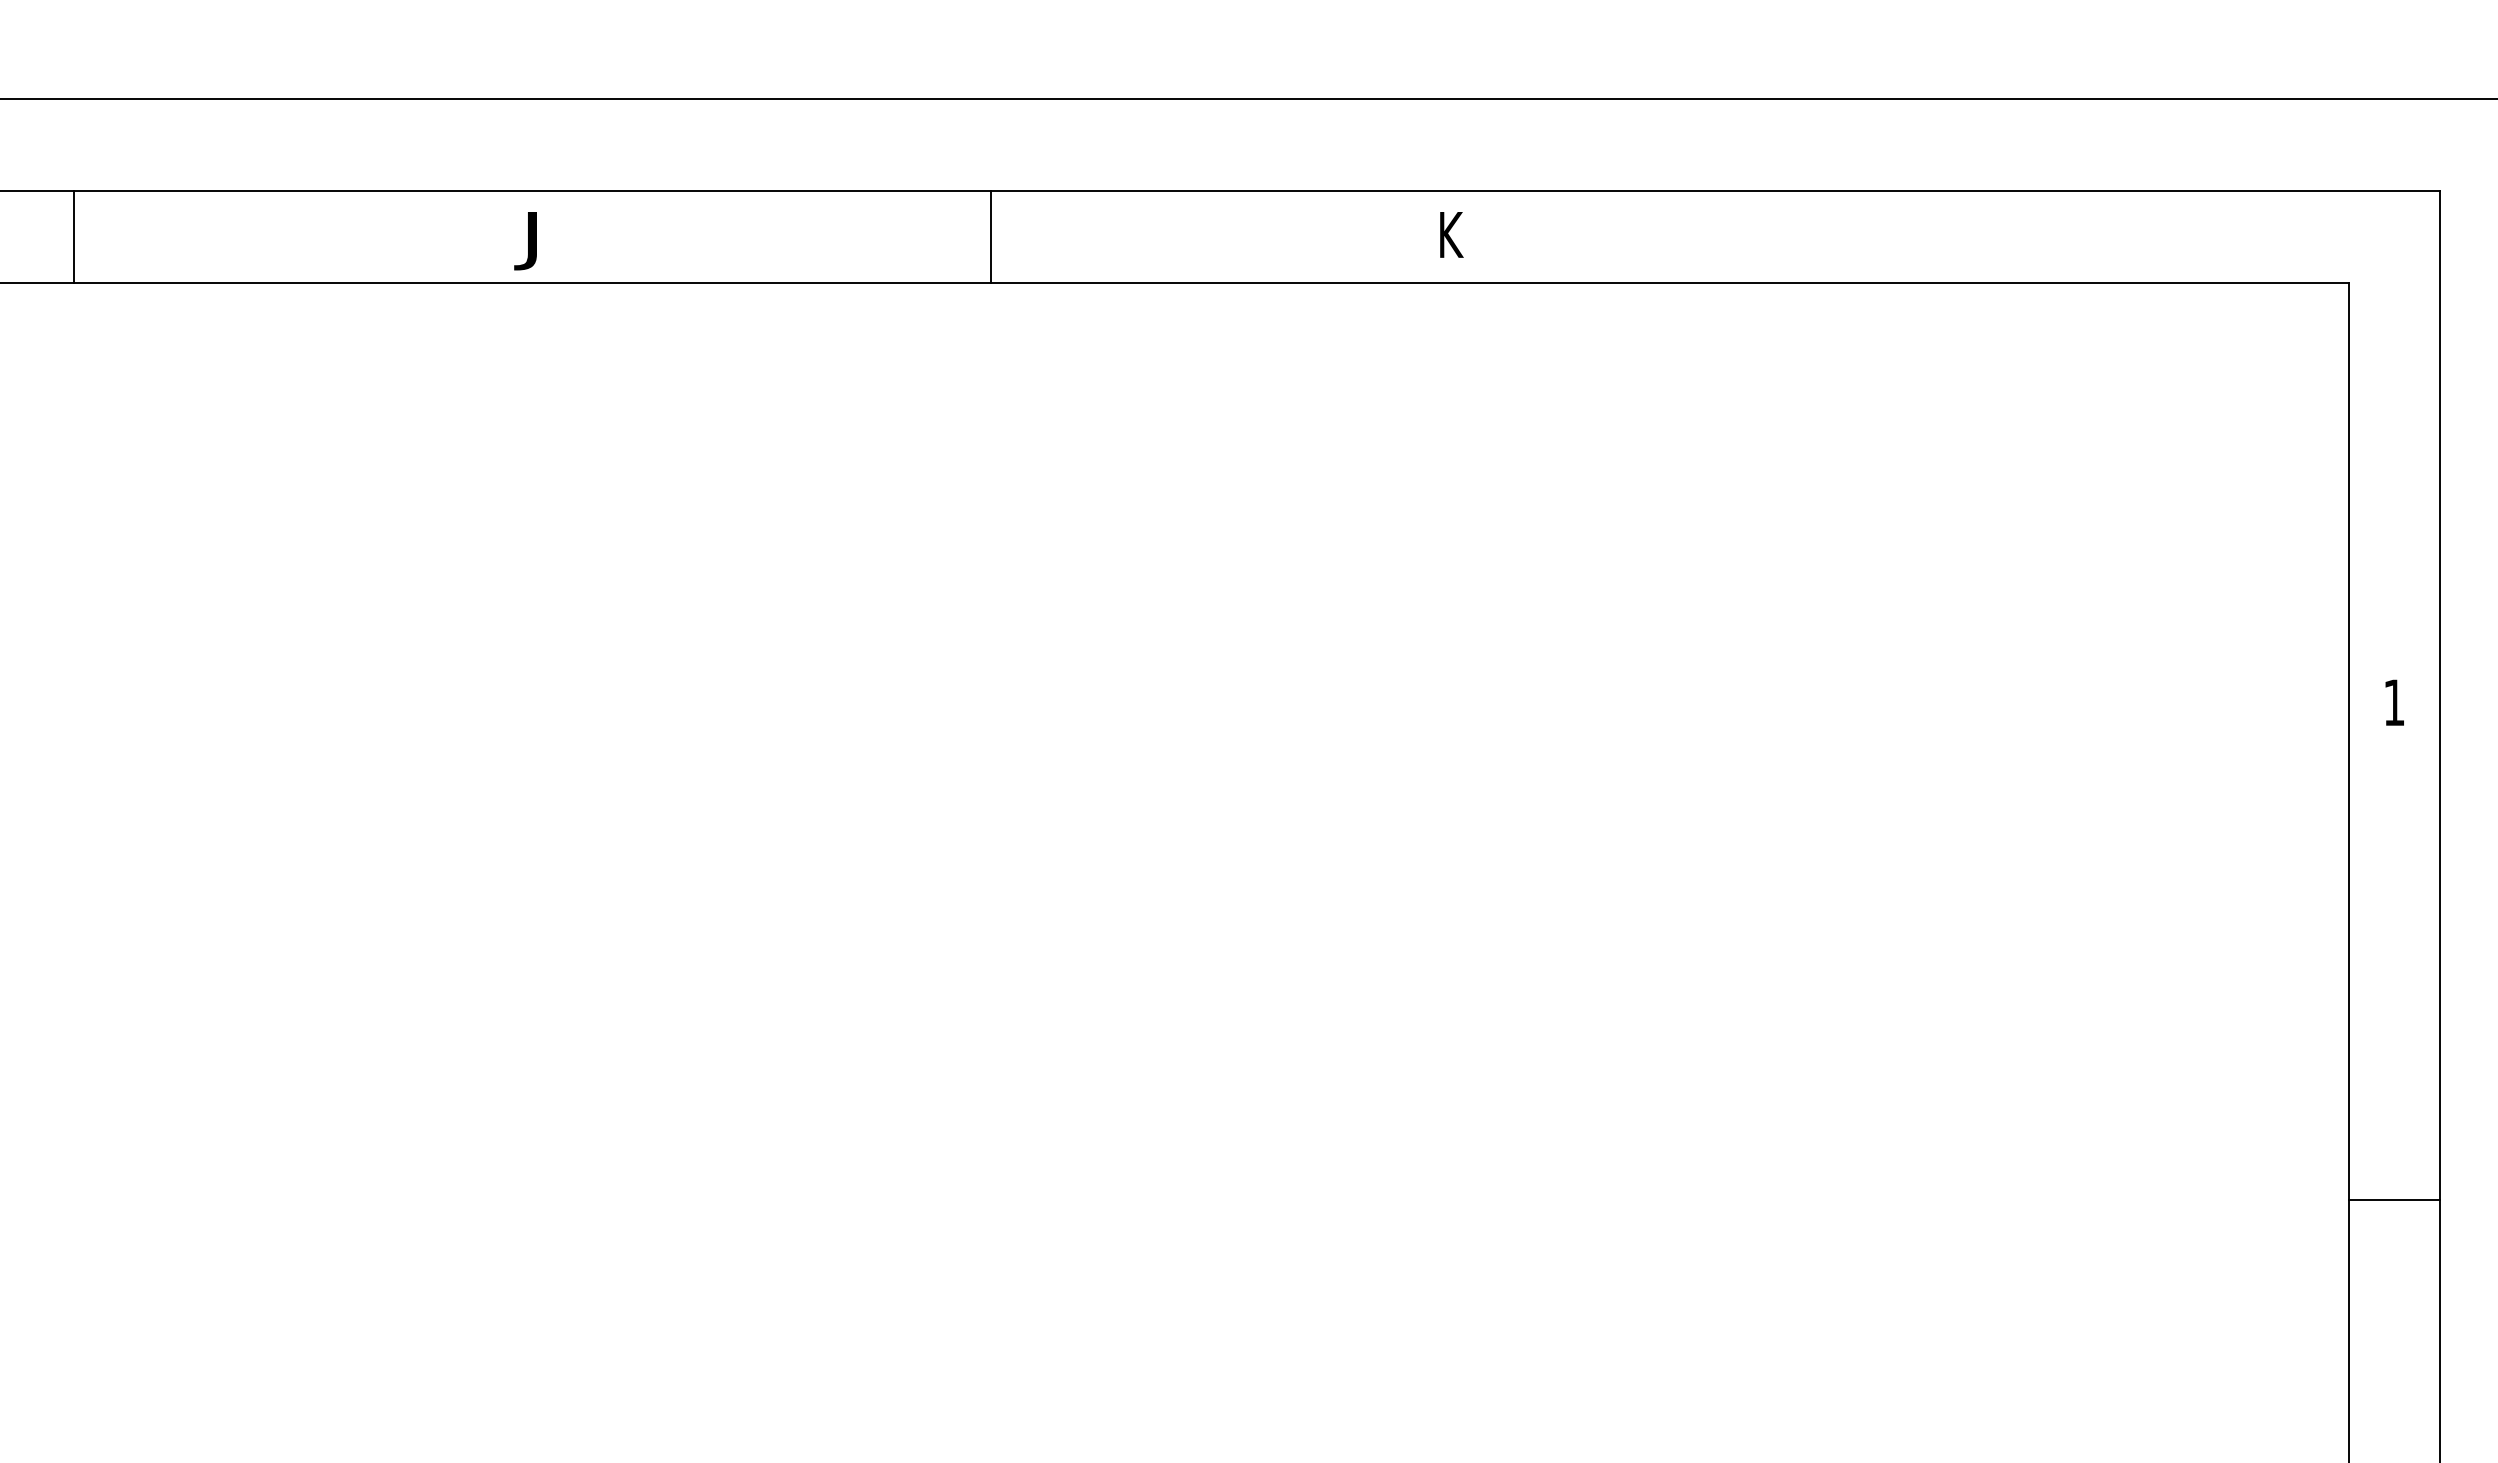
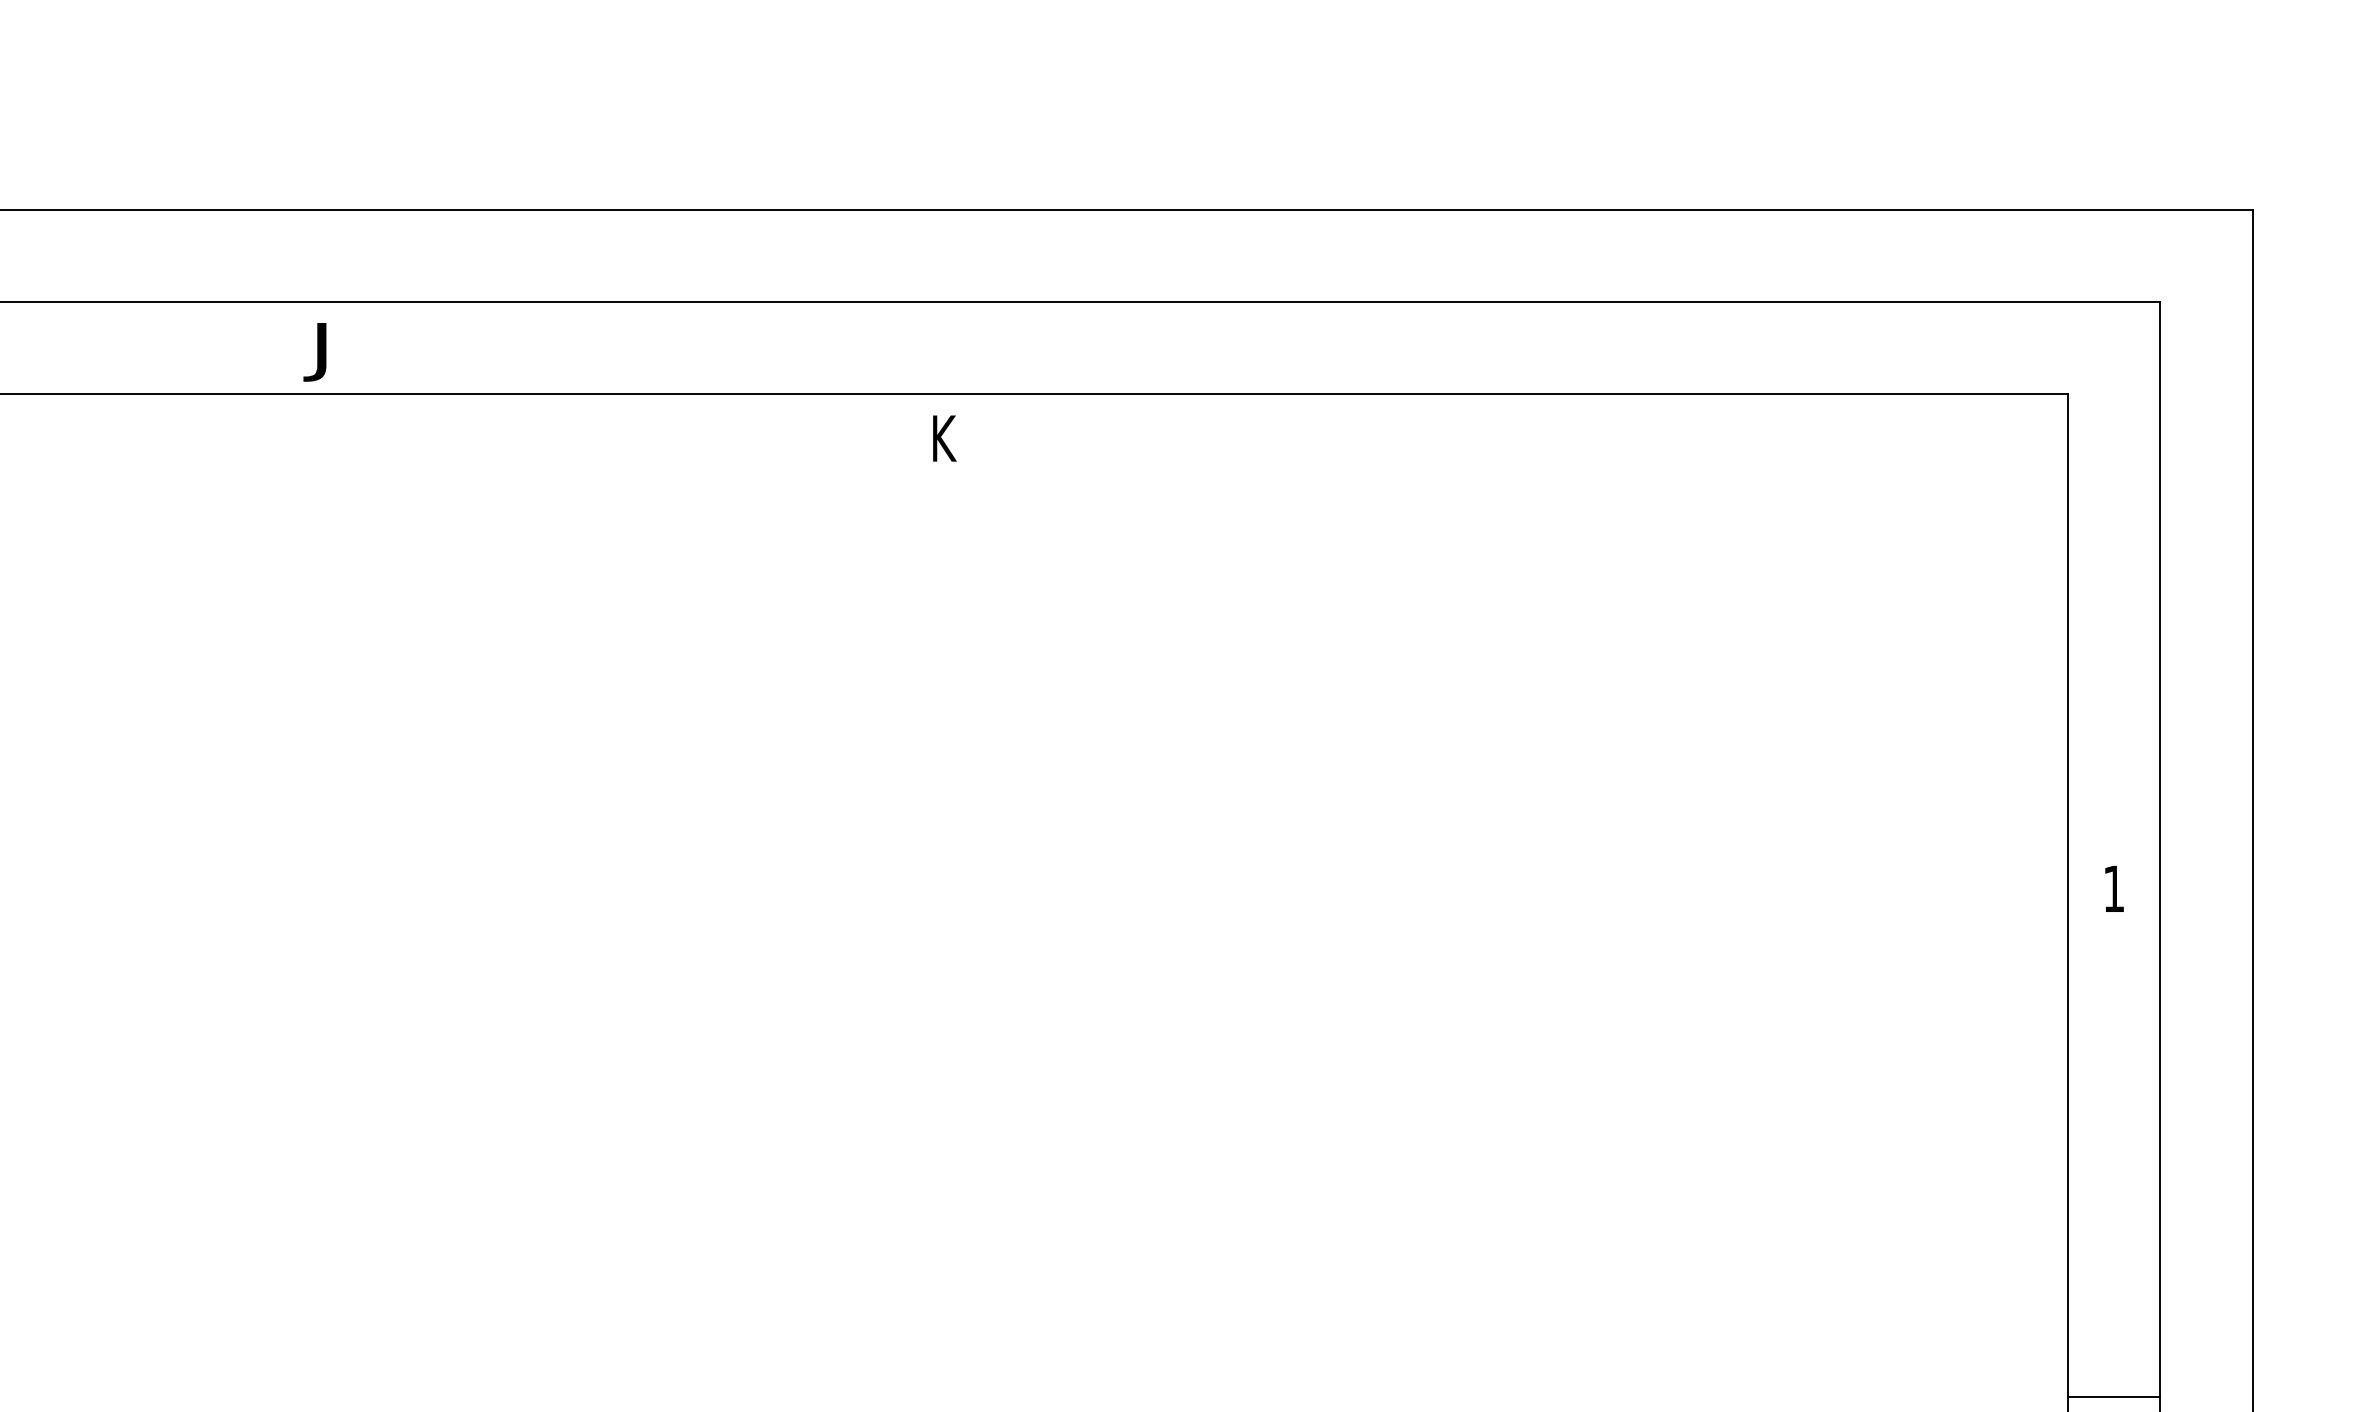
text: (1451, 234) -> (944, 438), moved
line: (991, 236) -> (703, 347), removed
text: (525, 241) -> (314, 352), moved
text: (2394, 702) -> (2114, 888), moved
line: (2394, 1199) -> (2114, 1396), moved

